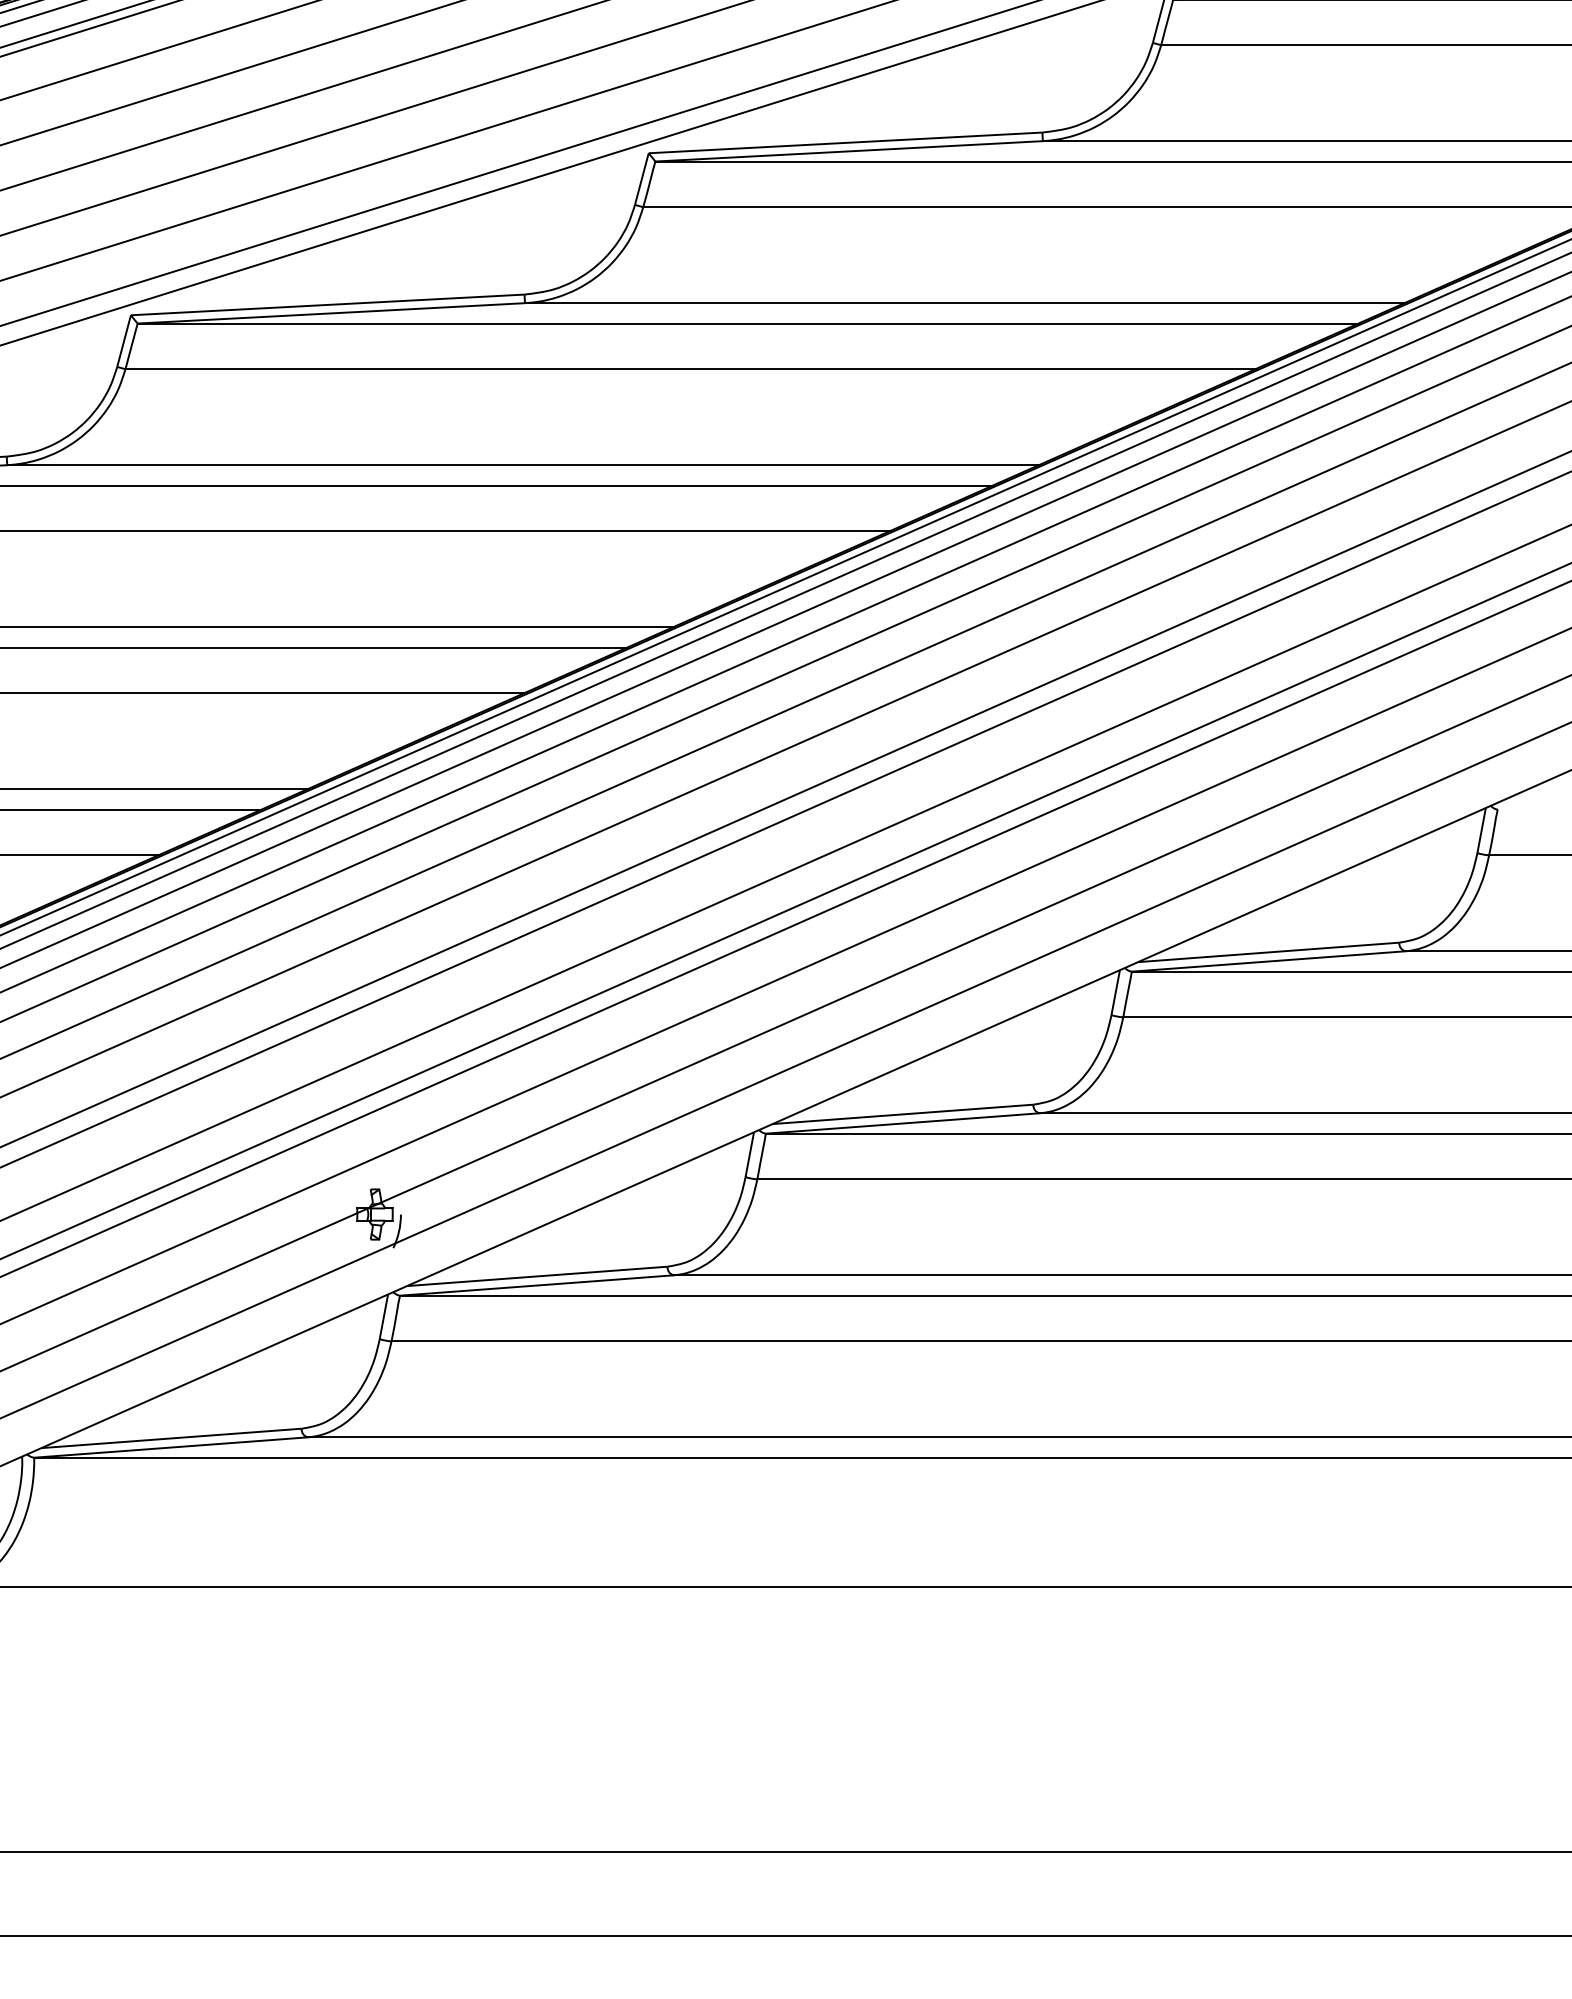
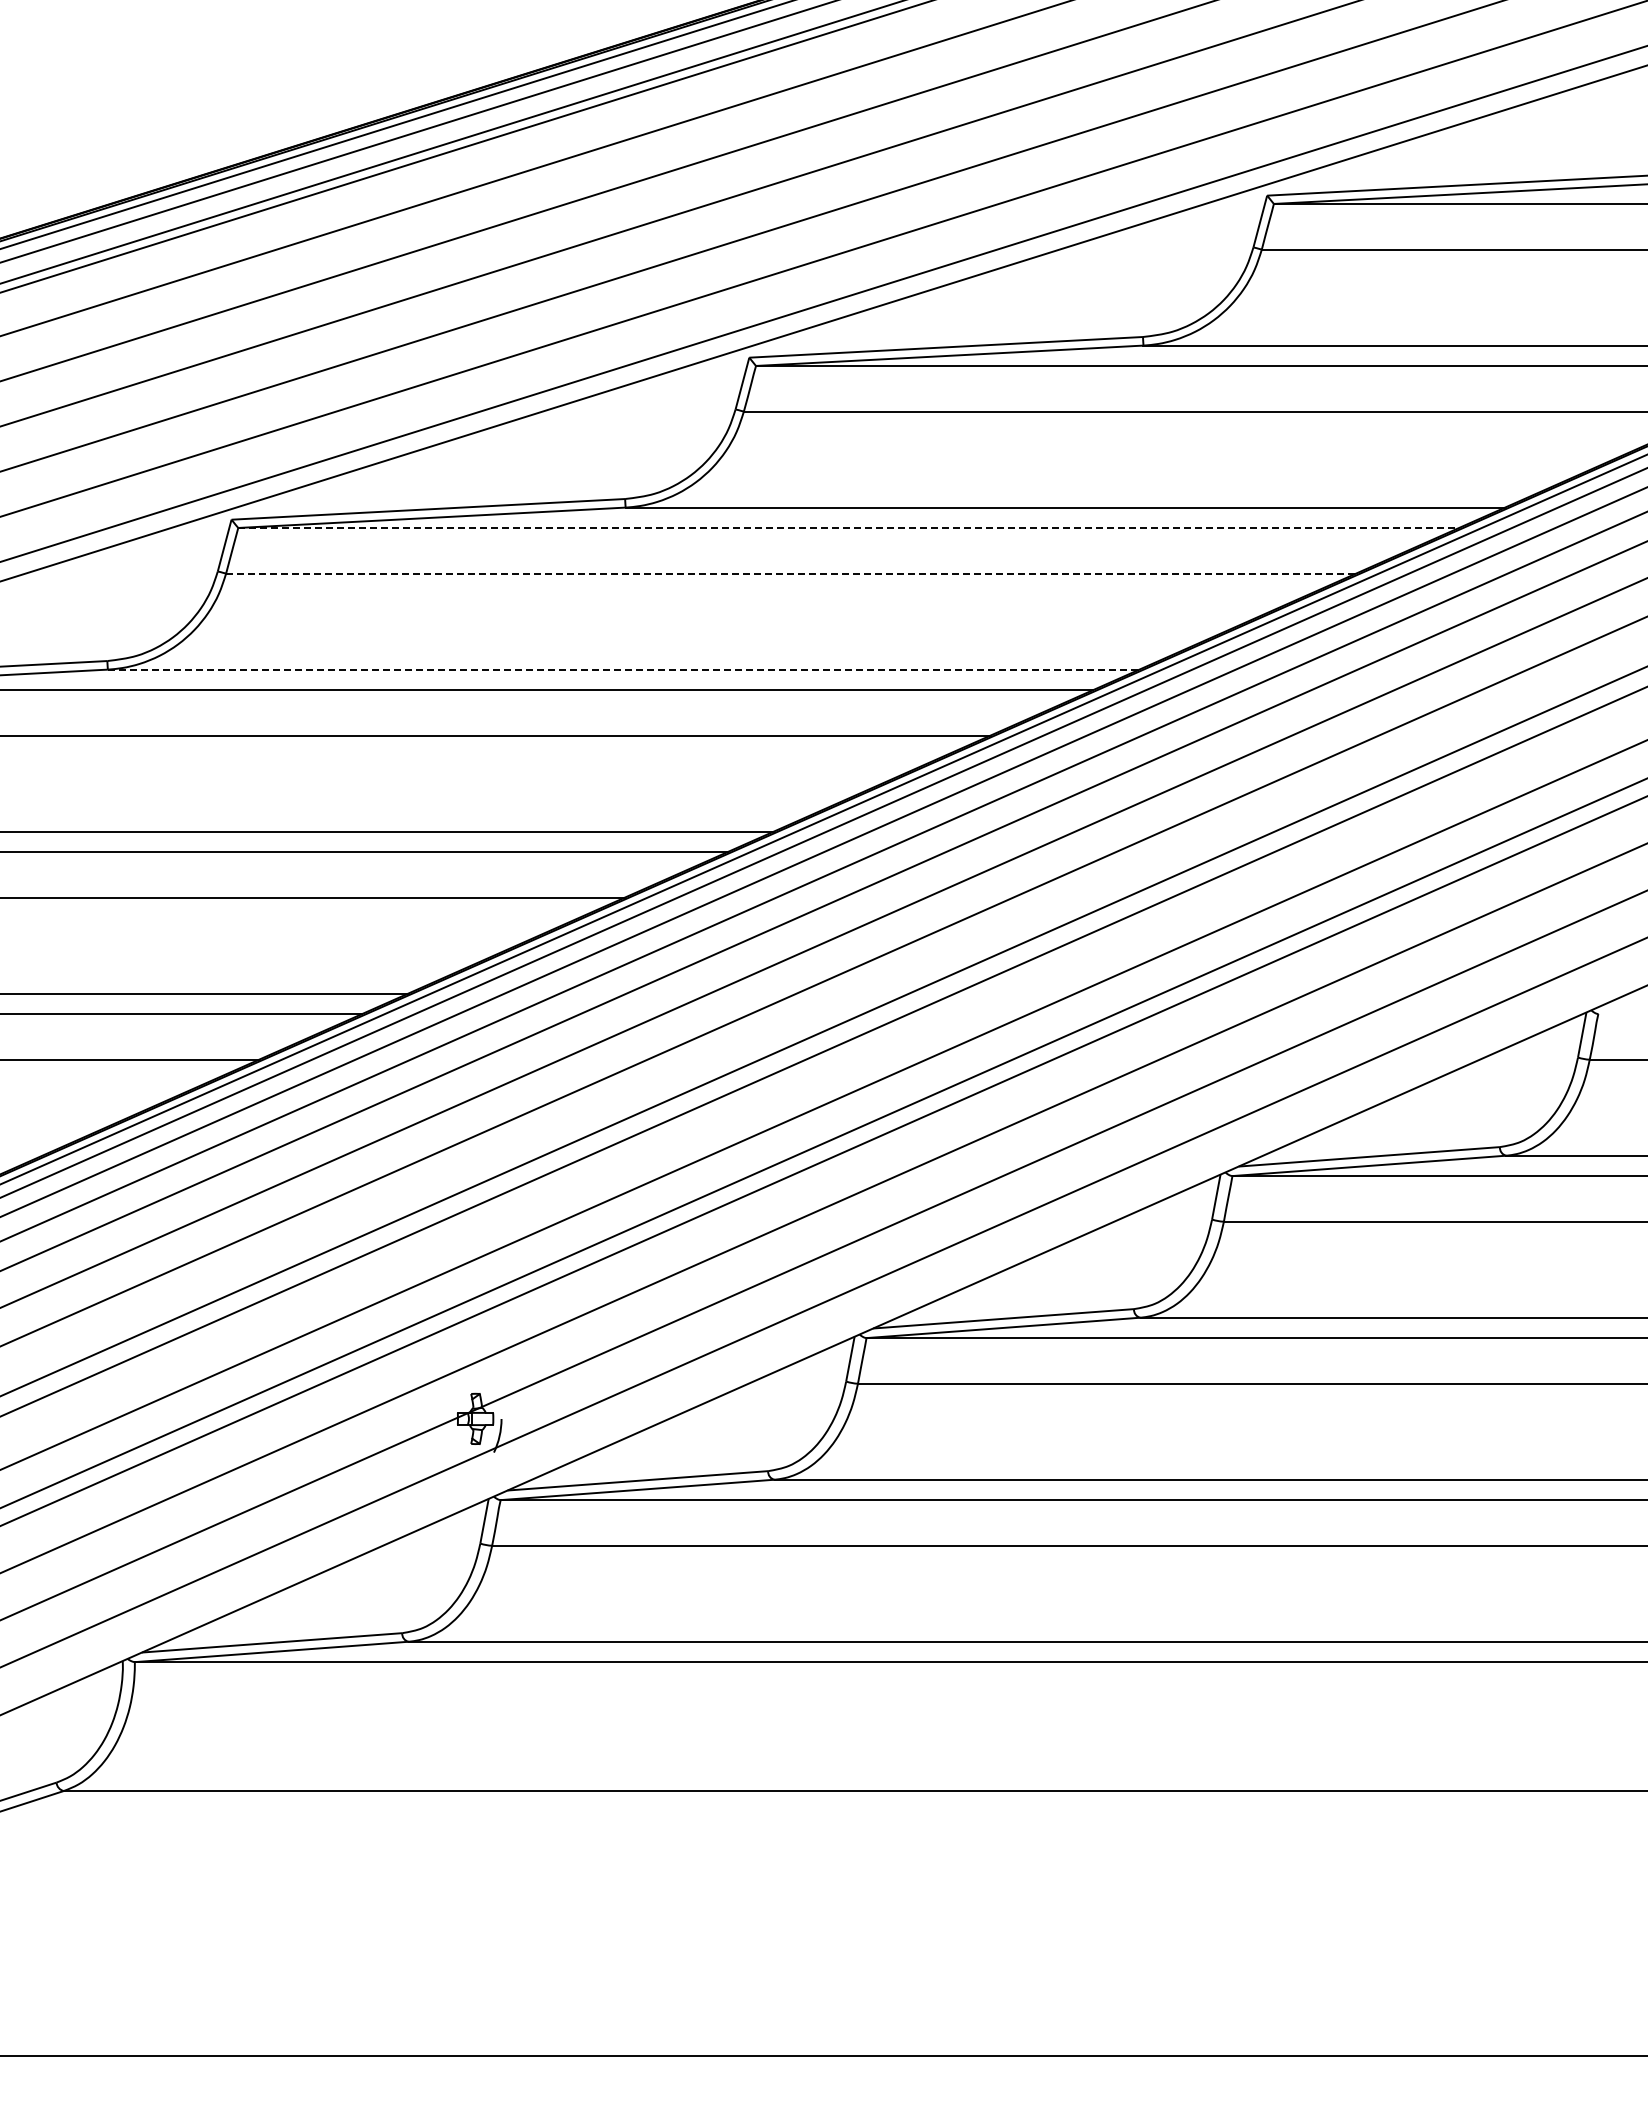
line: (748, 323) -> (849, 527), solid -> dashed
line: (690, 369) -> (791, 573), solid -> dashed
line: (522, 465) -> (623, 669), solid -> dashed

